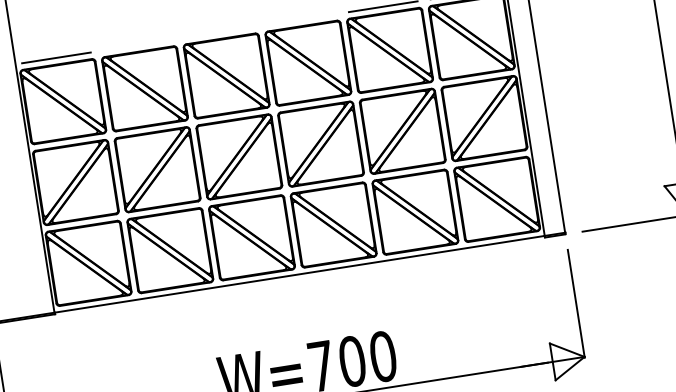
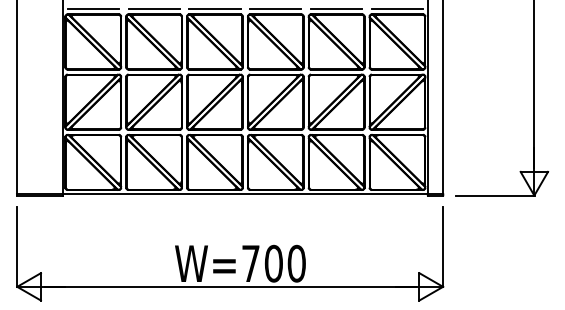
line: (301, 19) -> (275, 9), added
line: (219, 32) -> (214, 9), added
line: (137, 45) -> (153, 9), added

